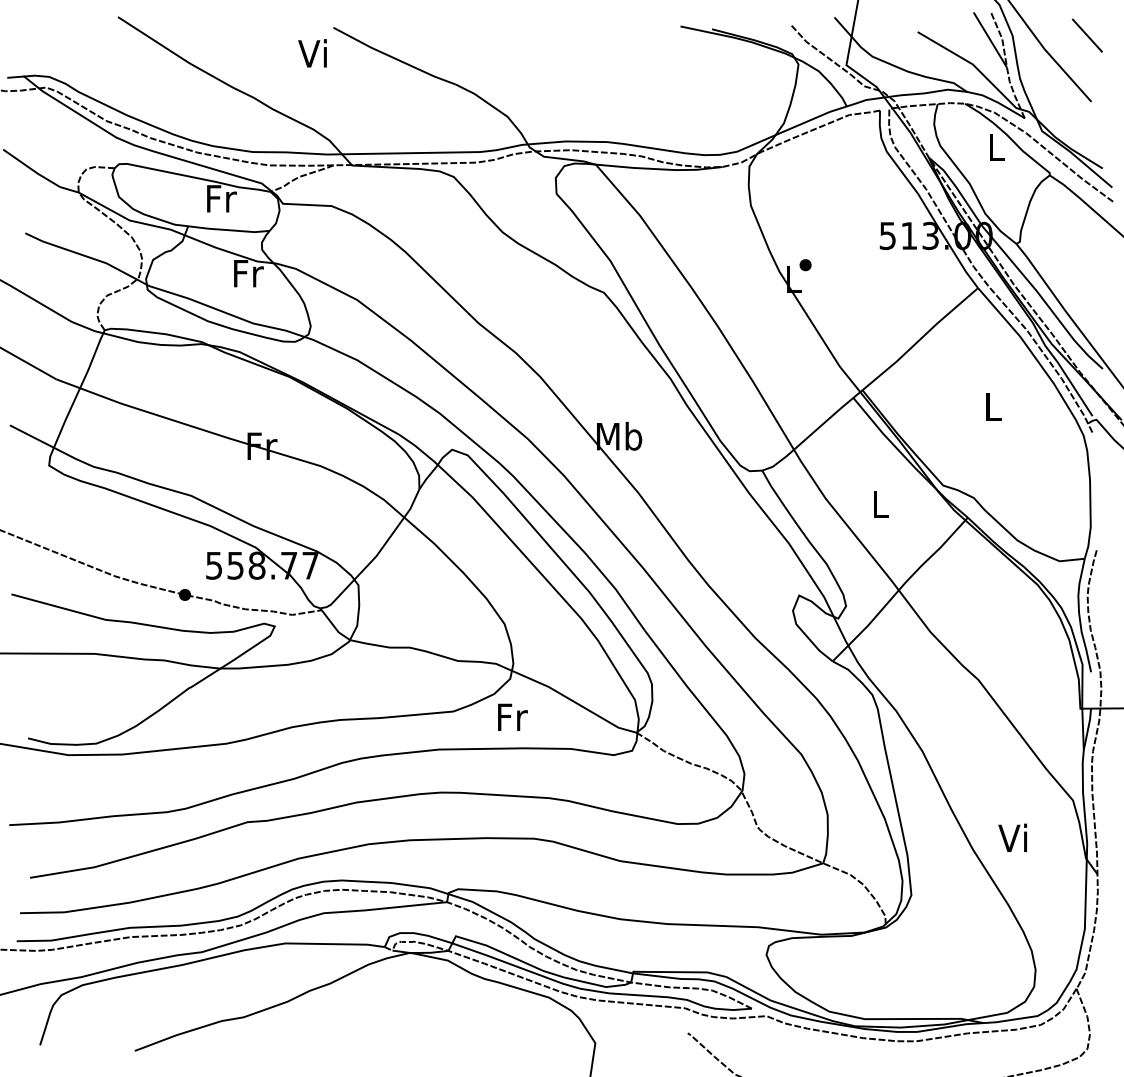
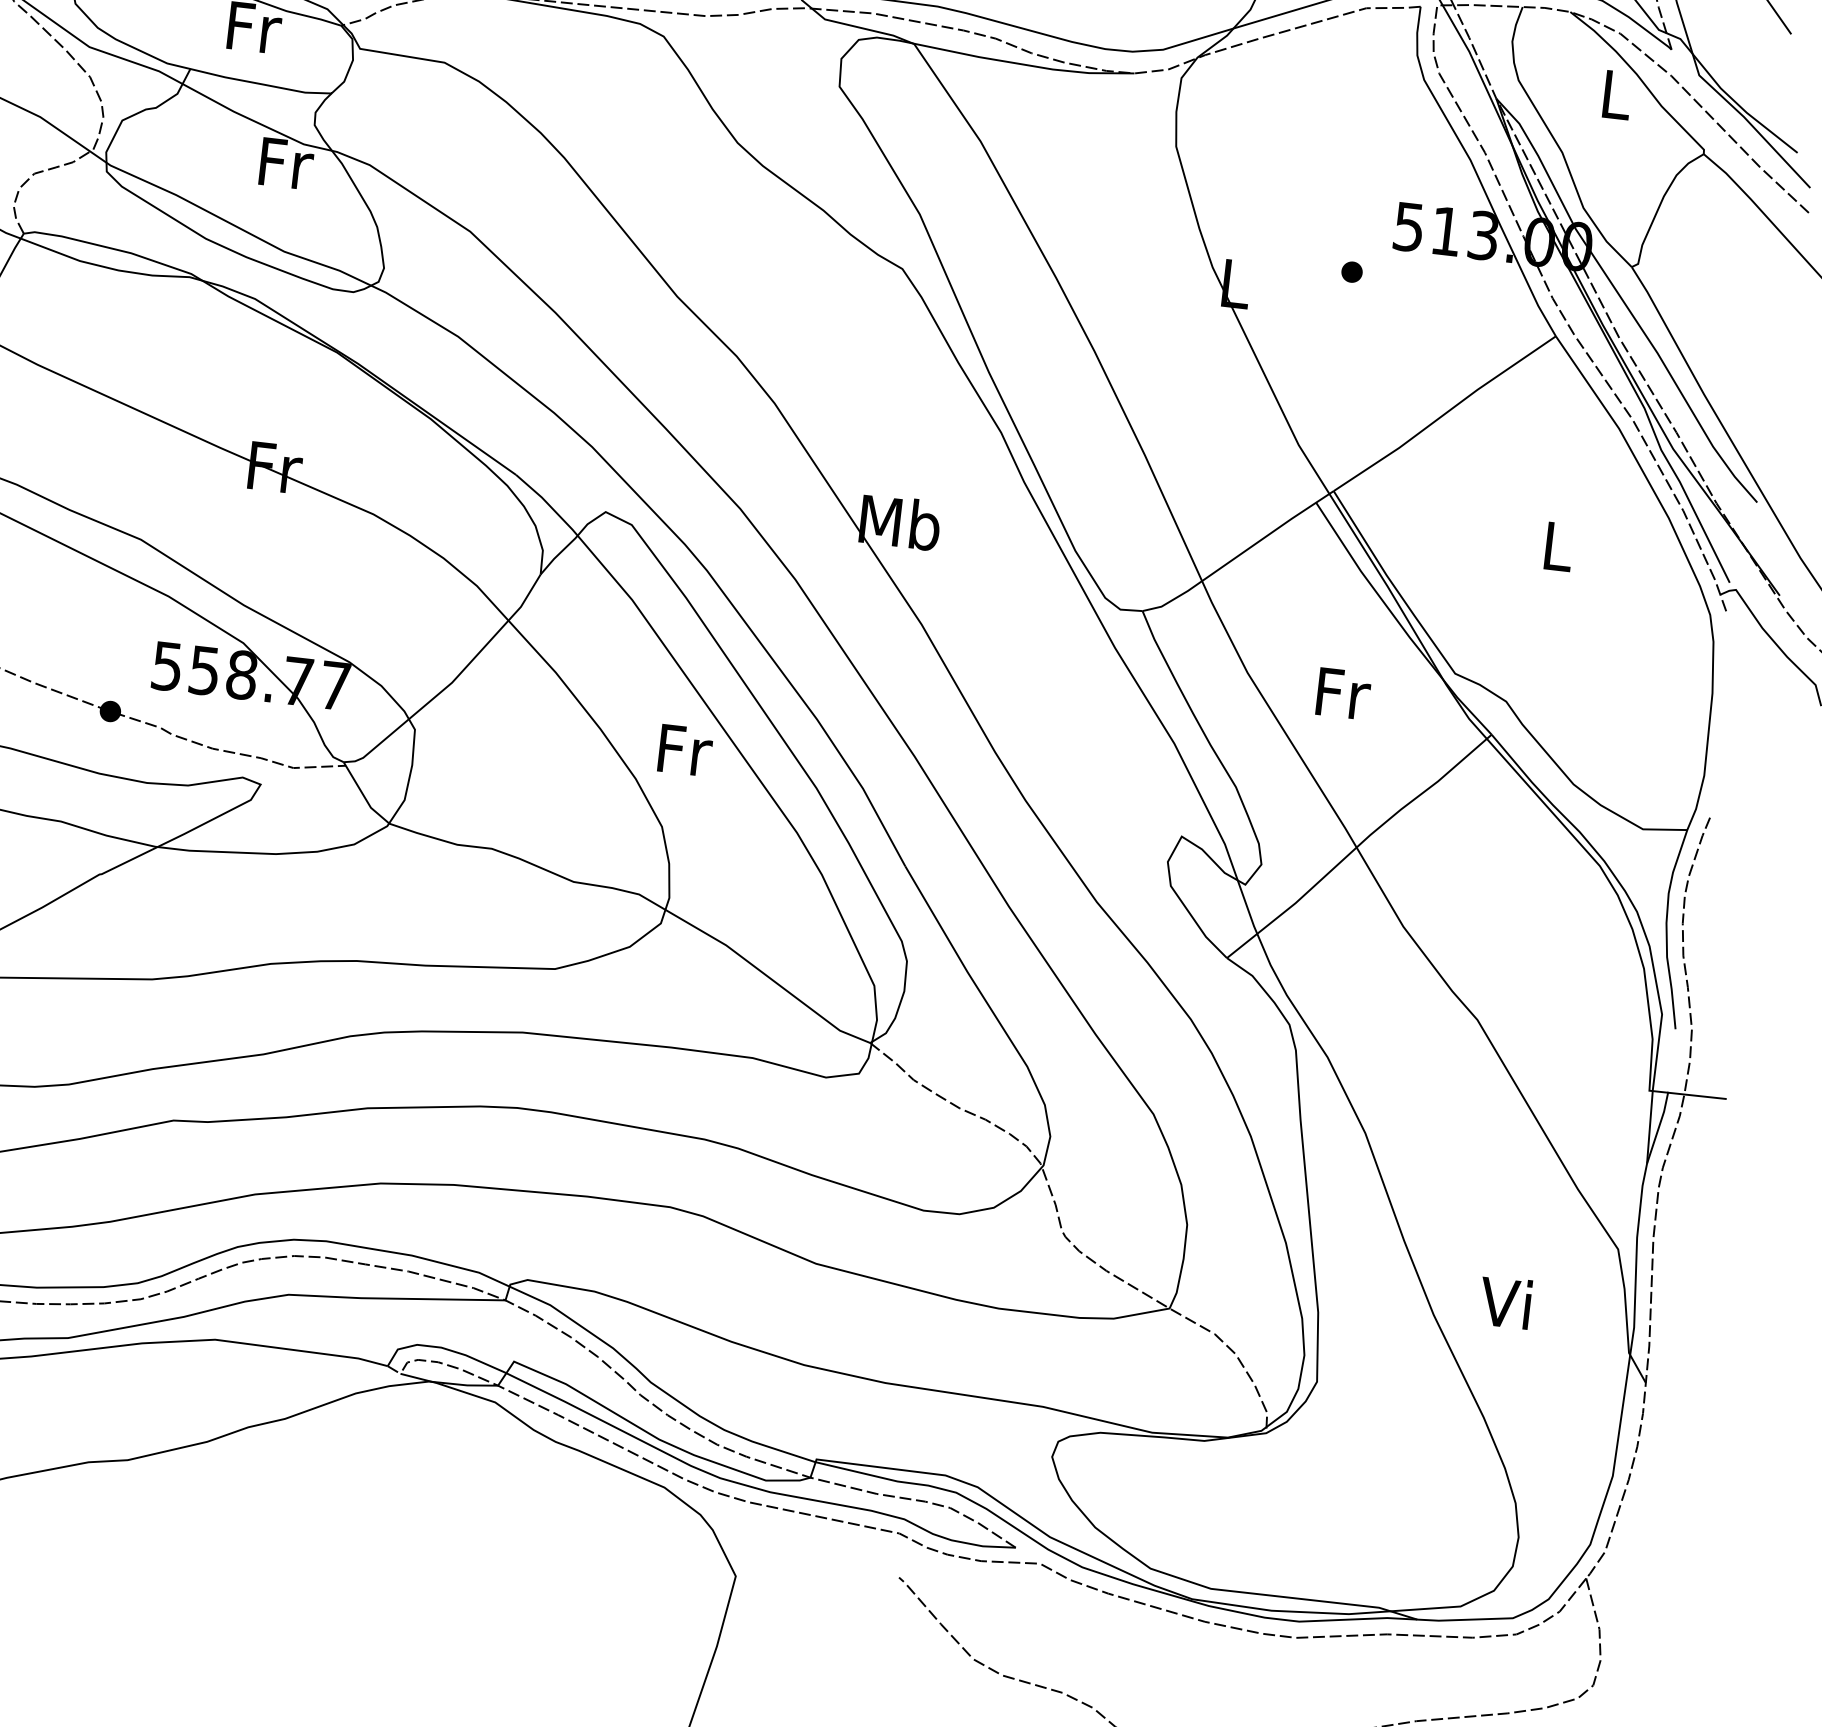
part: (805, 265) -> (1351, 272), moved
text: (881, 503) -> (1343, 692), L -> Fr
text: (512, 716) -> (685, 748), moved

